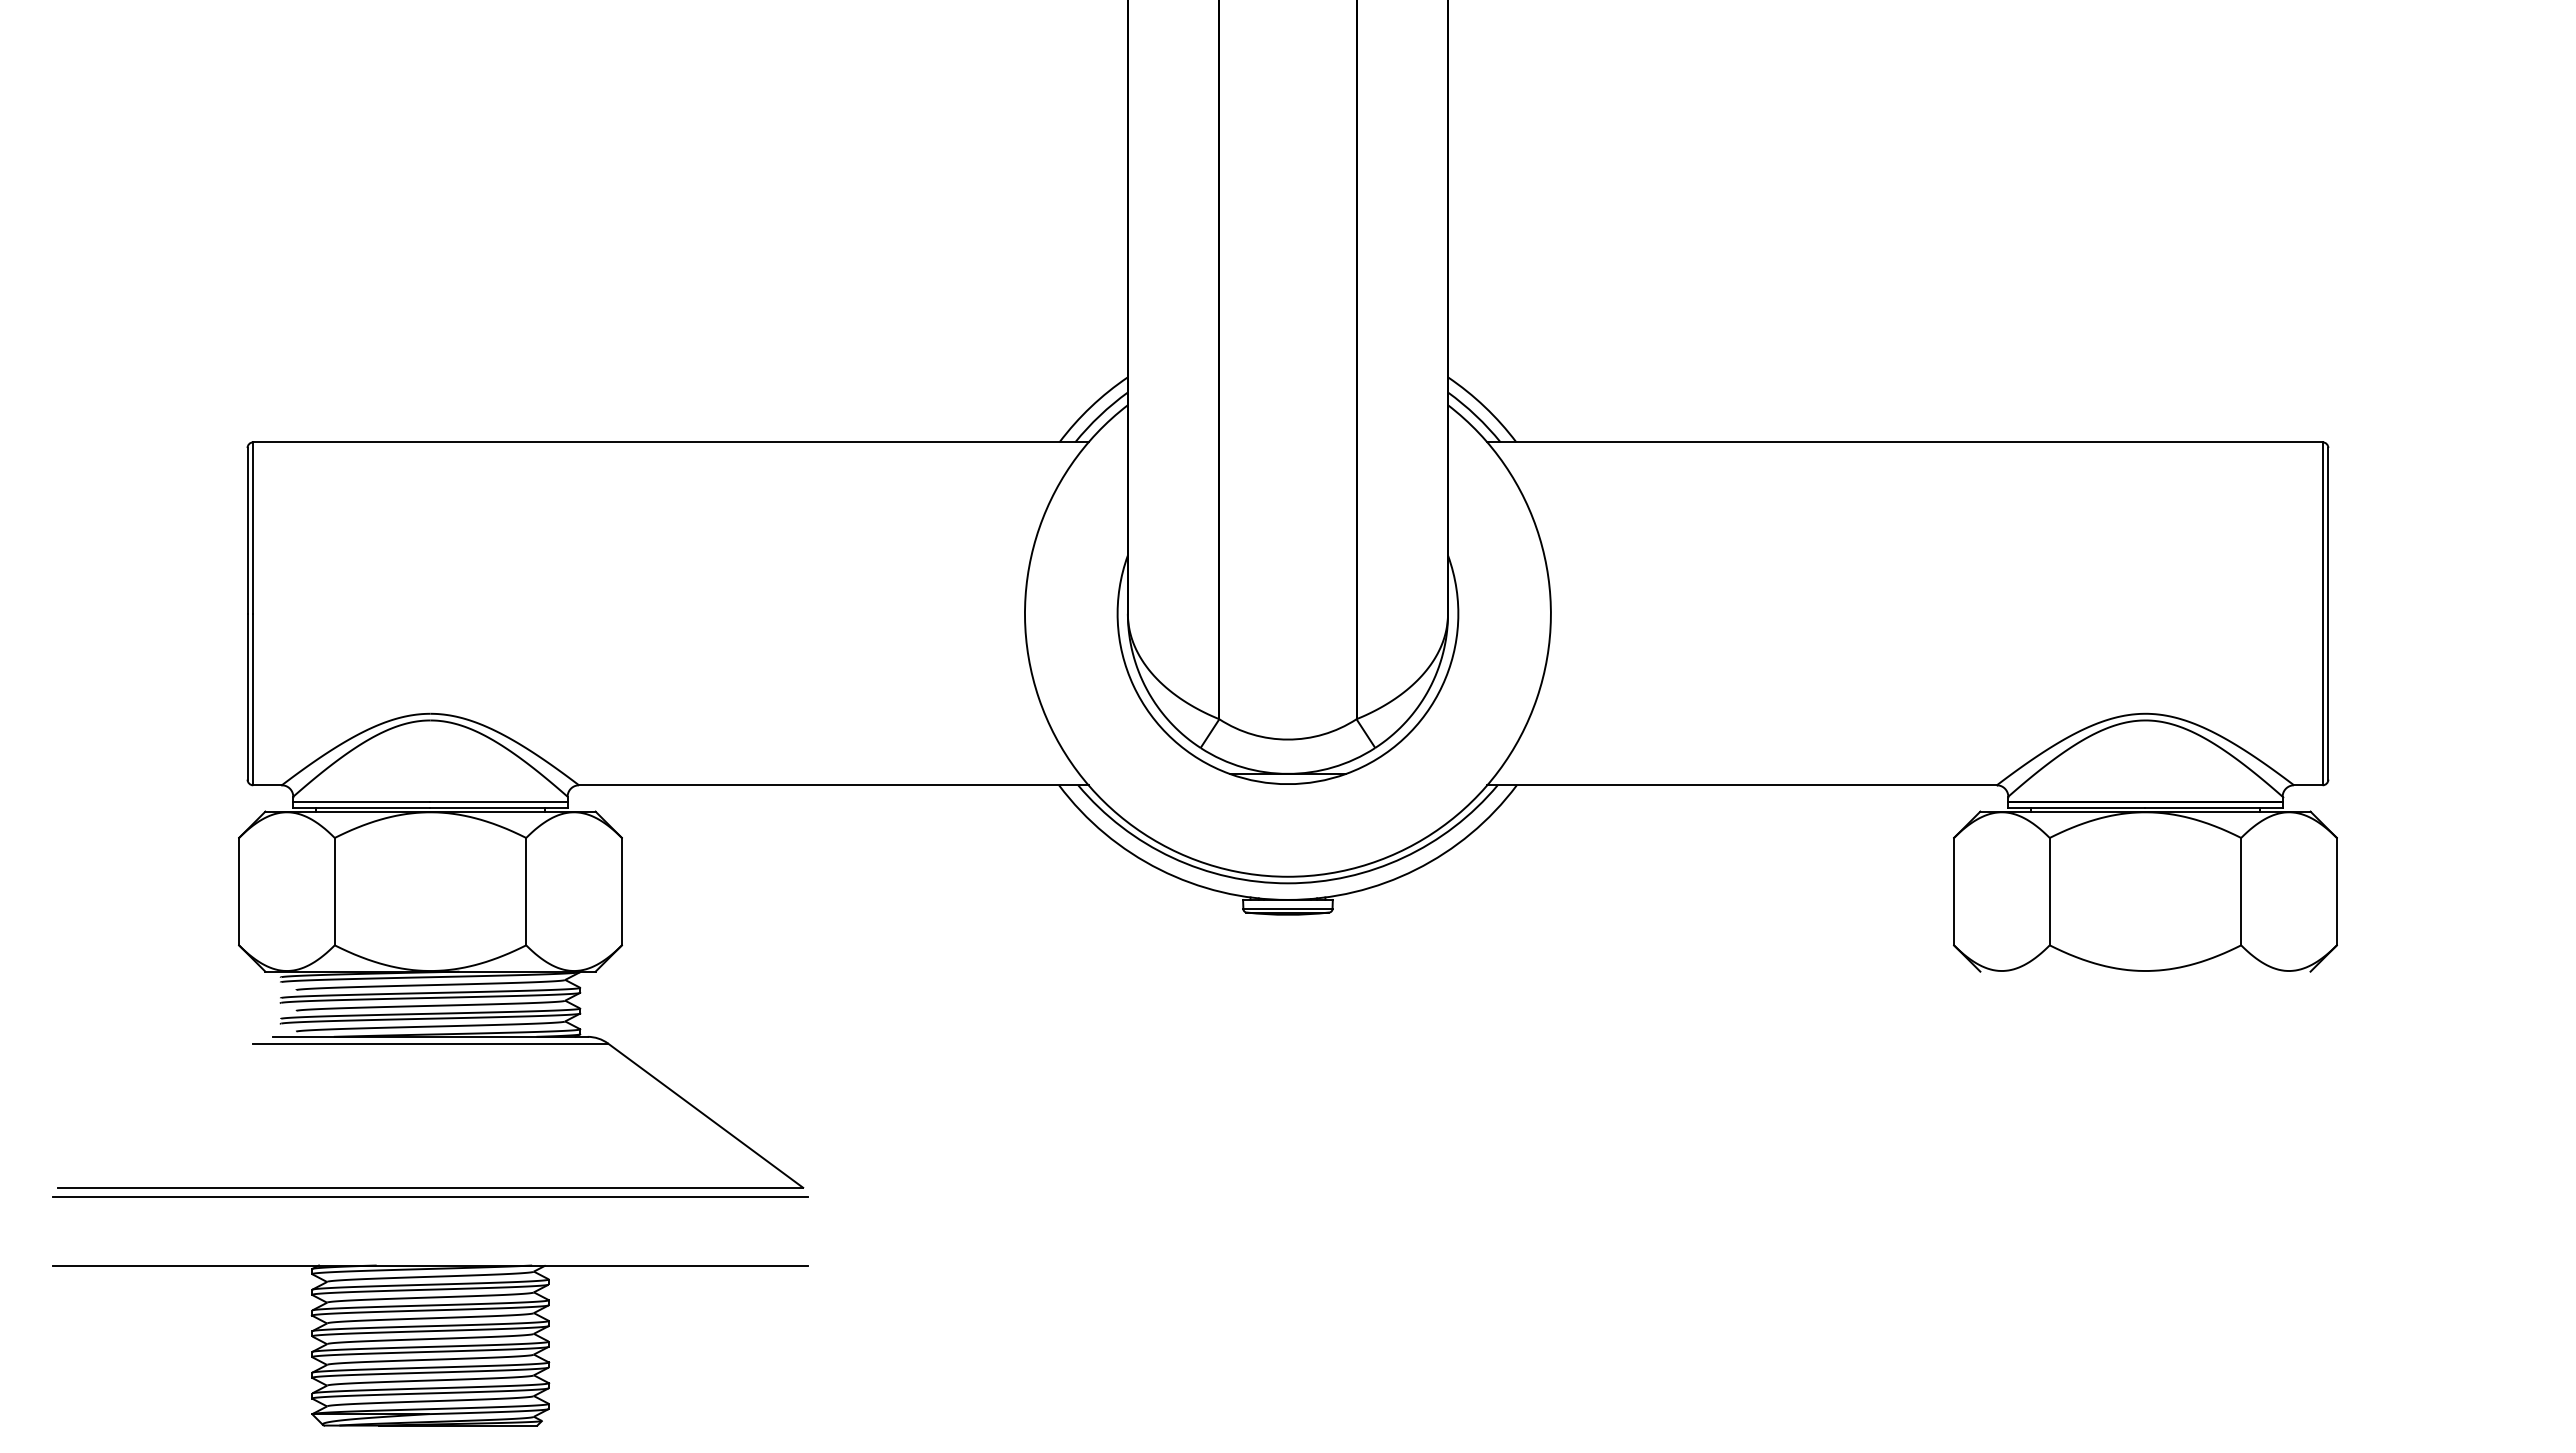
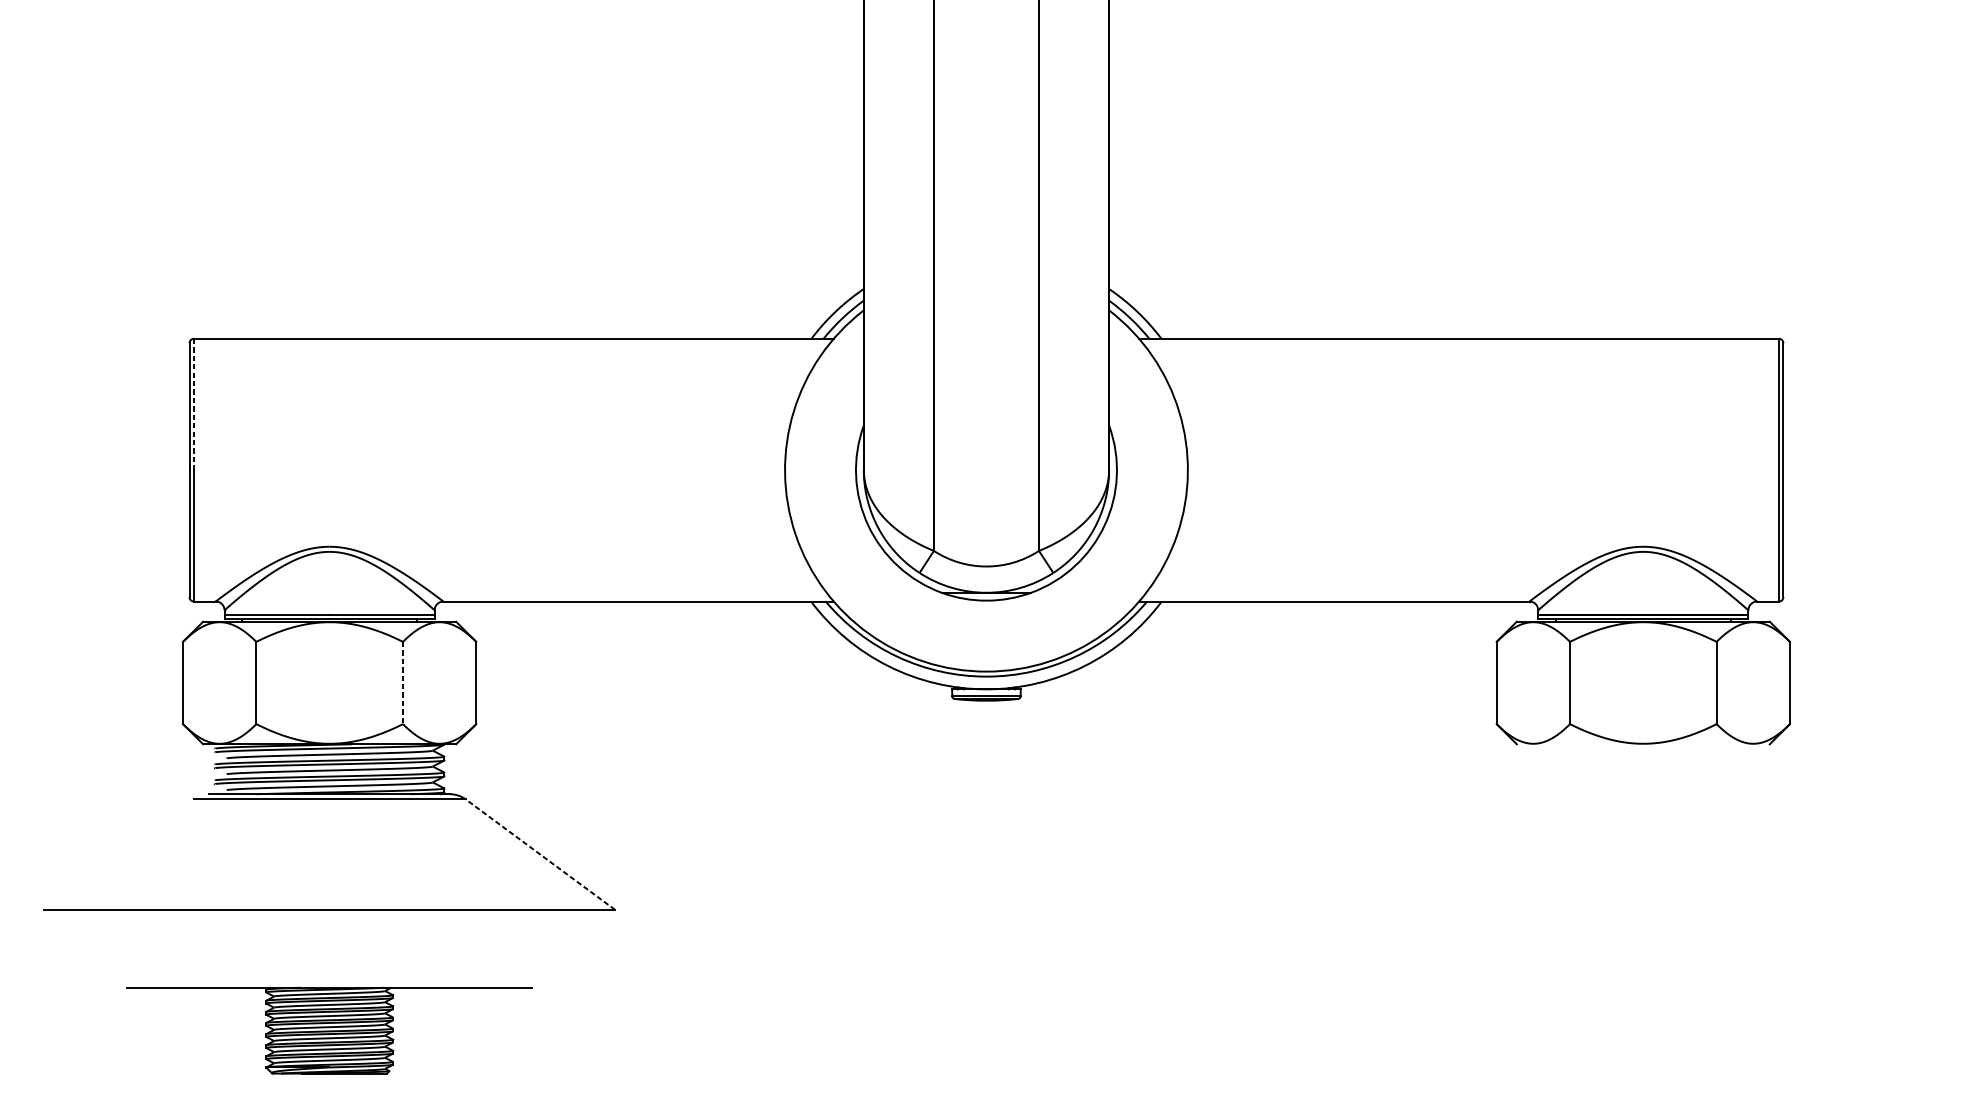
line: (253, 528) -> (194, 404), solid -> dashed
line: (526, 891) -> (403, 682), solid -> dashed
line: (705, 1115) -> (540, 854), solid -> dashed
line: (430, 1196) -> (329, 916), removed
part: (430, 1345) -> (329, 1030), size x0.7

